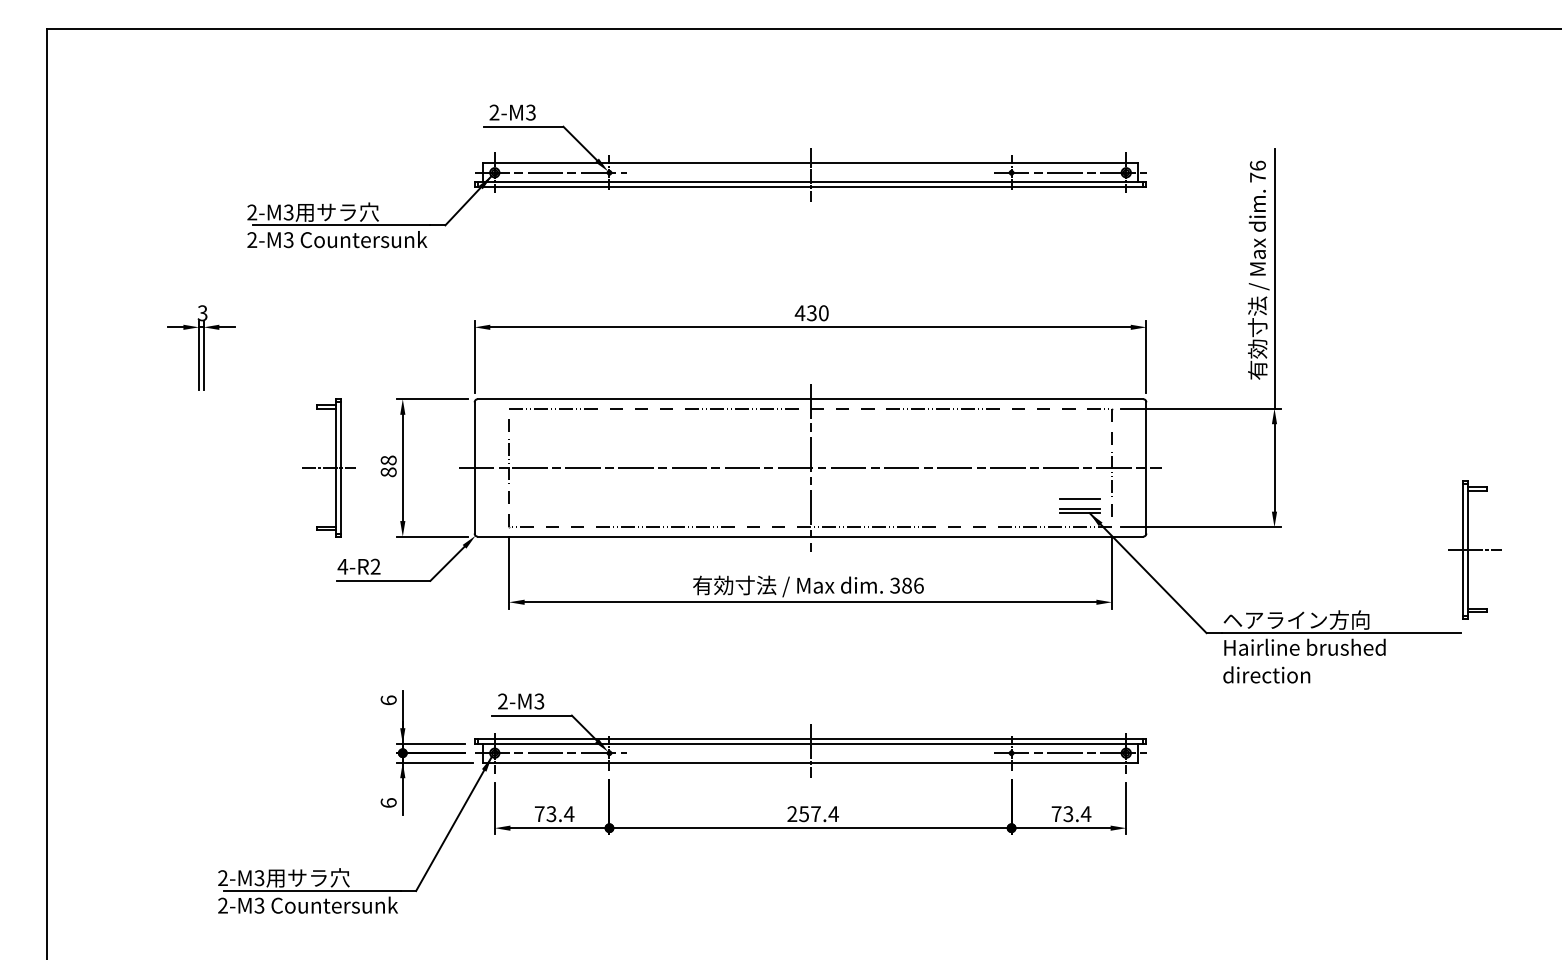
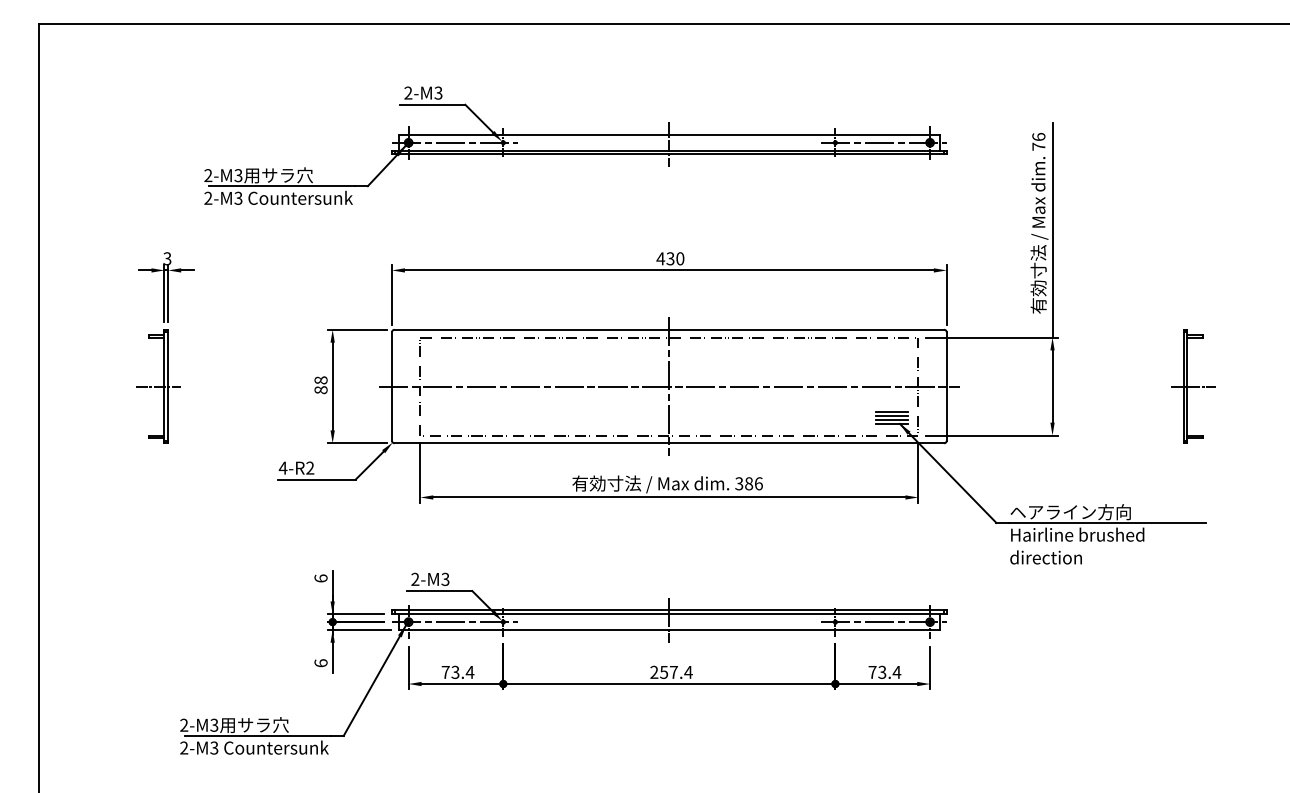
part: (328, 467) -> (158, 386), moved
line: (1079, 503) -> (891, 415), added
part: (1474, 549) -> (1192, 386), moved

